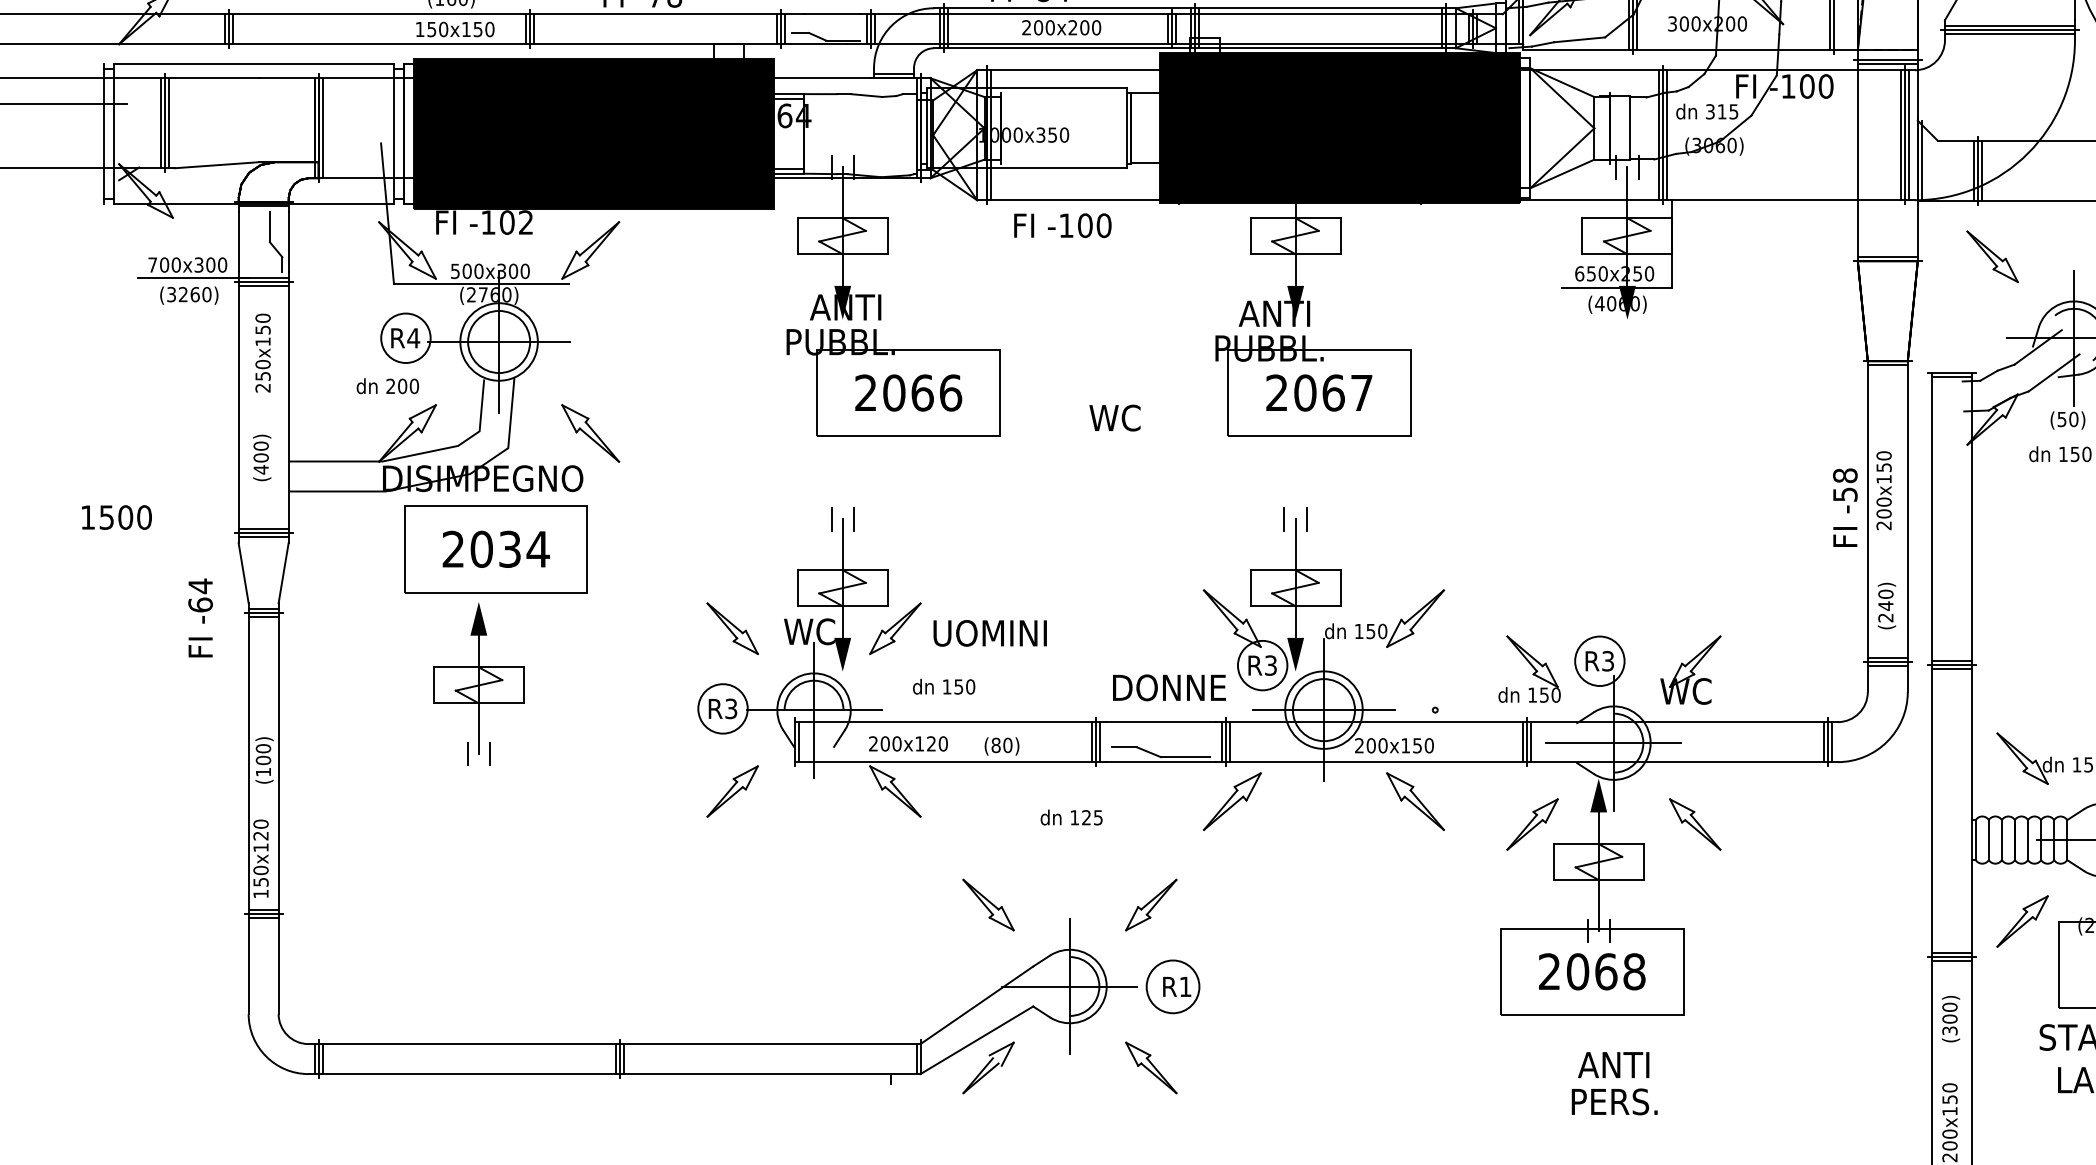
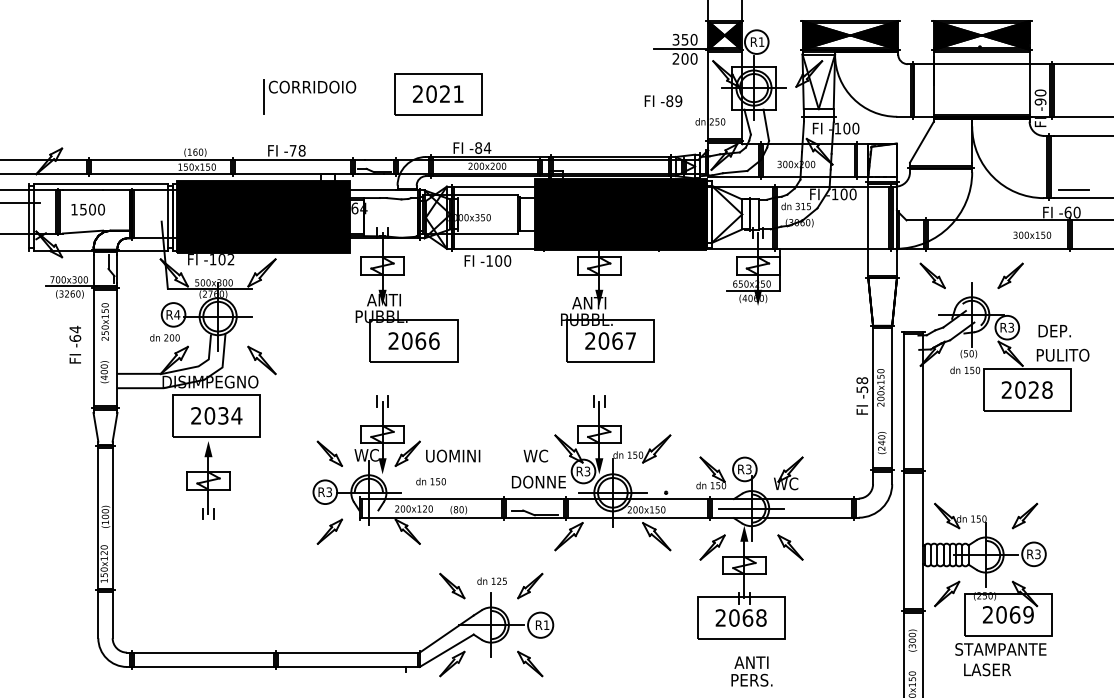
text: (1114, 416) -> (535, 455), moved
text: (115, 517) -> (87, 209), moved
text: (200, 617) -> (75, 344), moved
text: (1070, 816) -> (491, 580), moved

